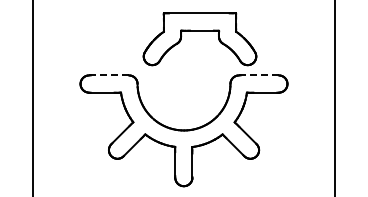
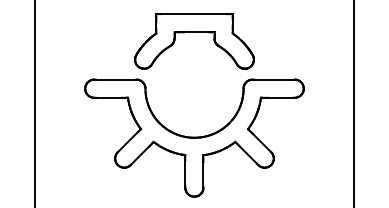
part: (199, 31) -> (193, 33), moved
line: (109, 75) -> (115, 79), dashed -> solid
line: (258, 75) -> (273, 79), dashed -> solid

